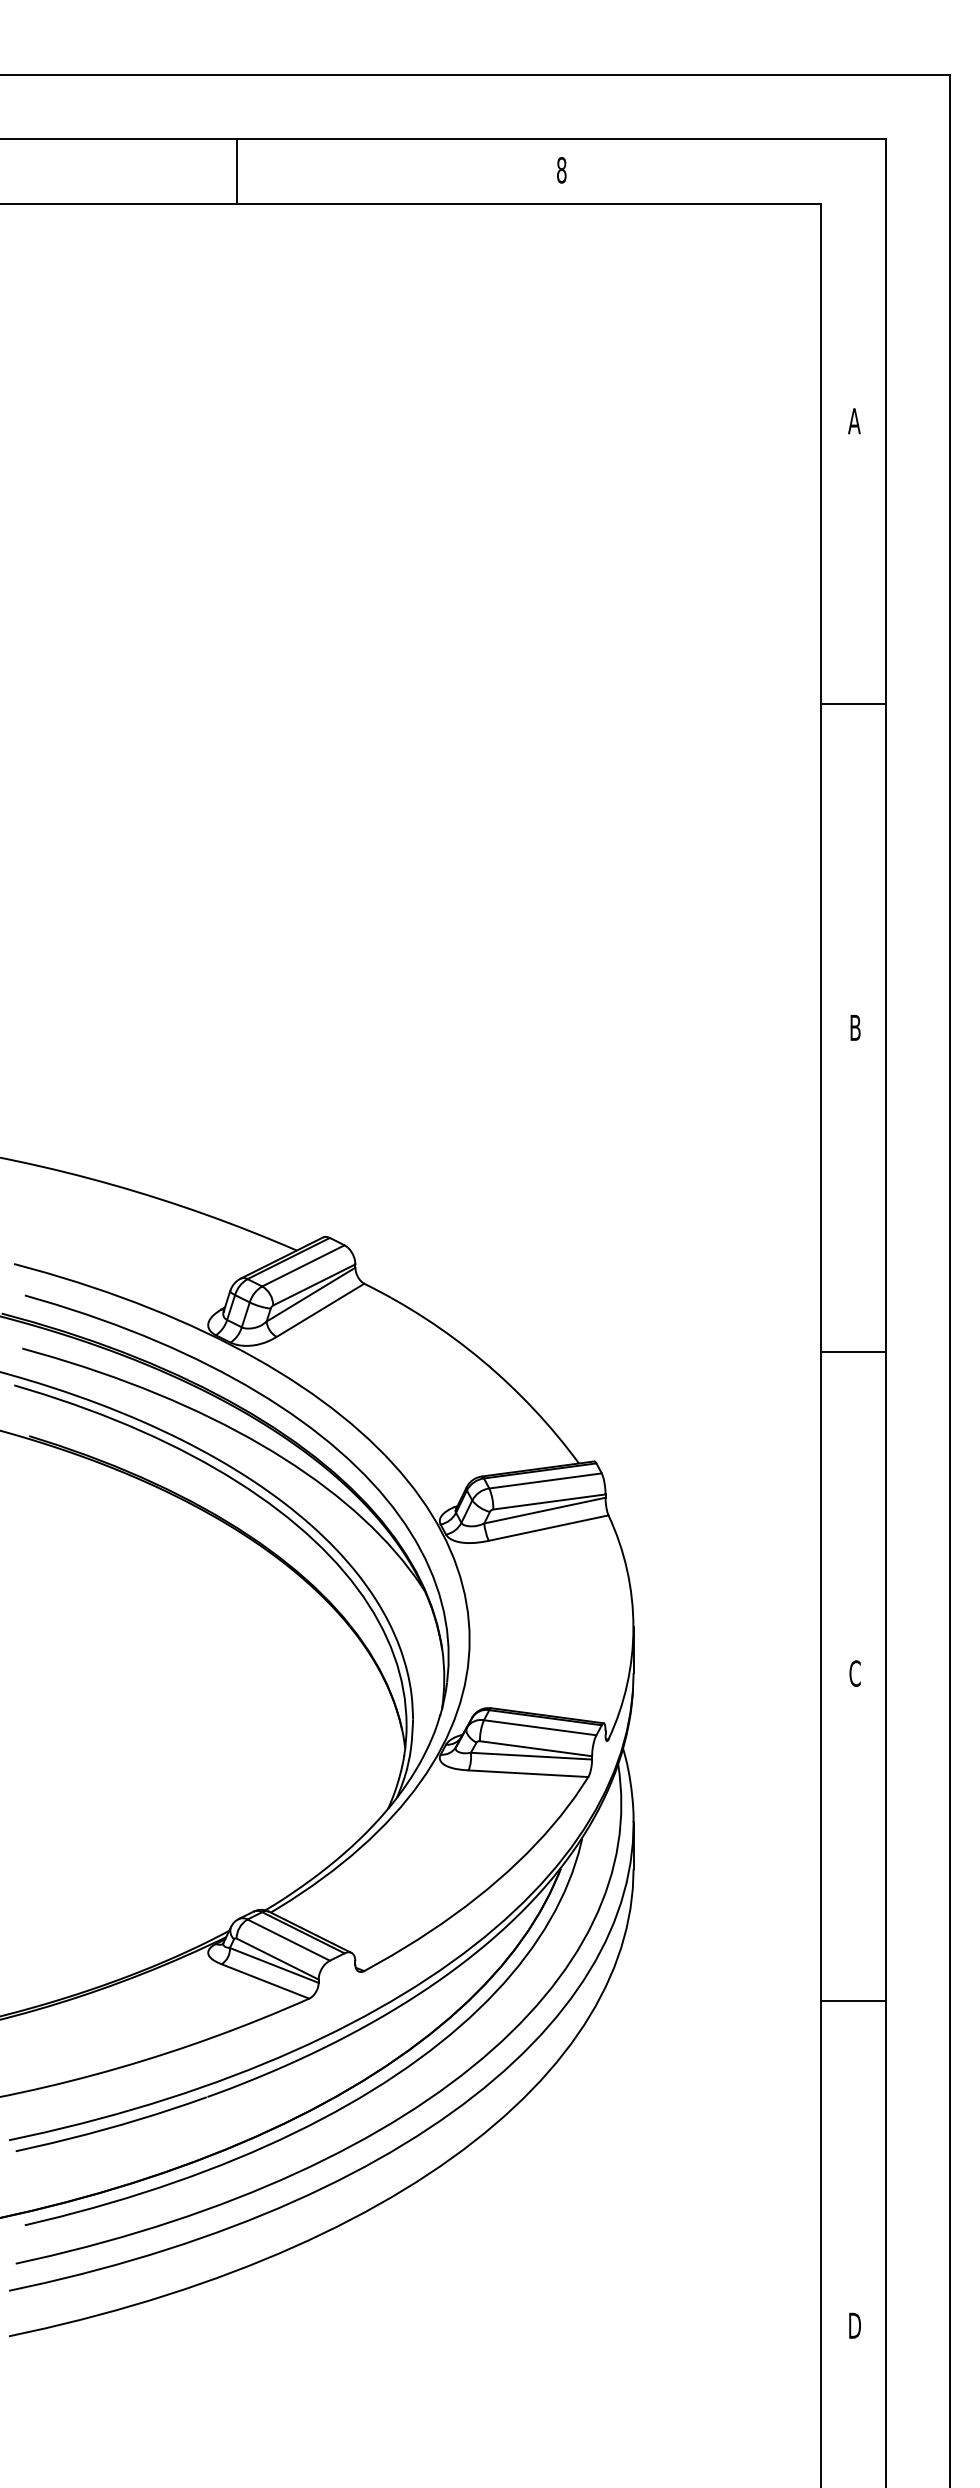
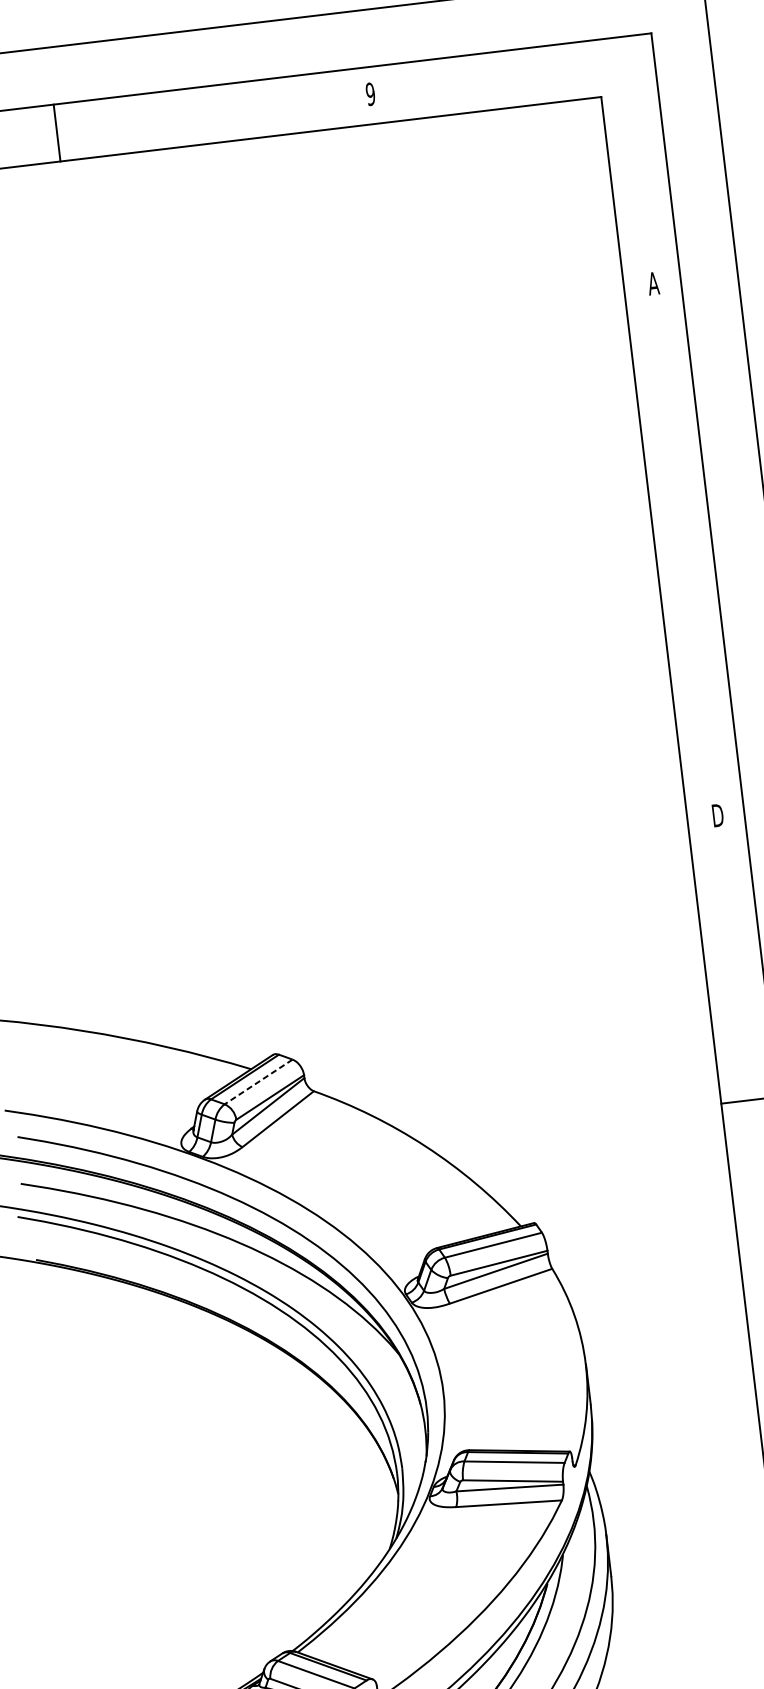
text: (561, 170) -> (370, 94), 8 -> 9
line: (237, 171) -> (57, 132), moved
line: (852, 703) -> (681, 531), removed
text: (855, 1027) -> (717, 815), B -> D
line: (302, 1266) -> (257, 1082), solid -> dashed

